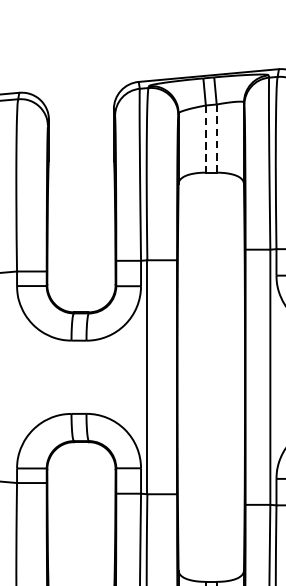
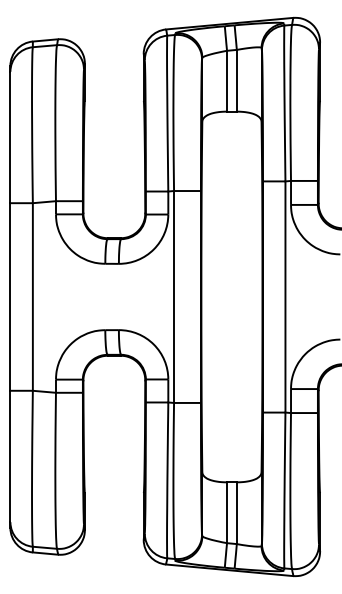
line: (216, 138) -> (236, 80), dashed -> solid
line: (206, 139) -> (227, 81), dashed -> solid

